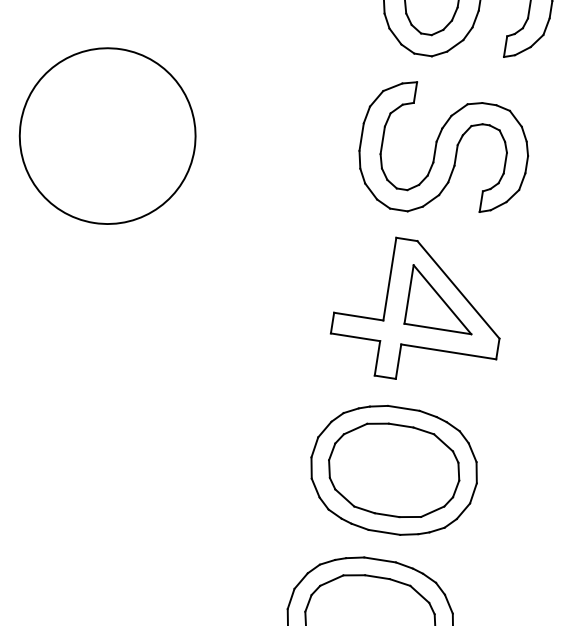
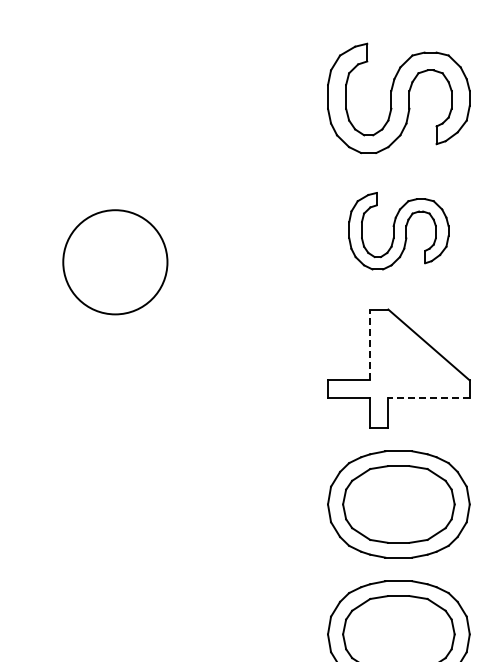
circle: (106, 135) -> (114, 261), size x0.7
part: (443, 150) -> (398, 230), size x0.7
line: (390, 278) -> (370, 344), solid -> dashed
part: (441, 299) -> (416, 355), removed
line: (449, 352) -> (429, 398), solid -> dashed

